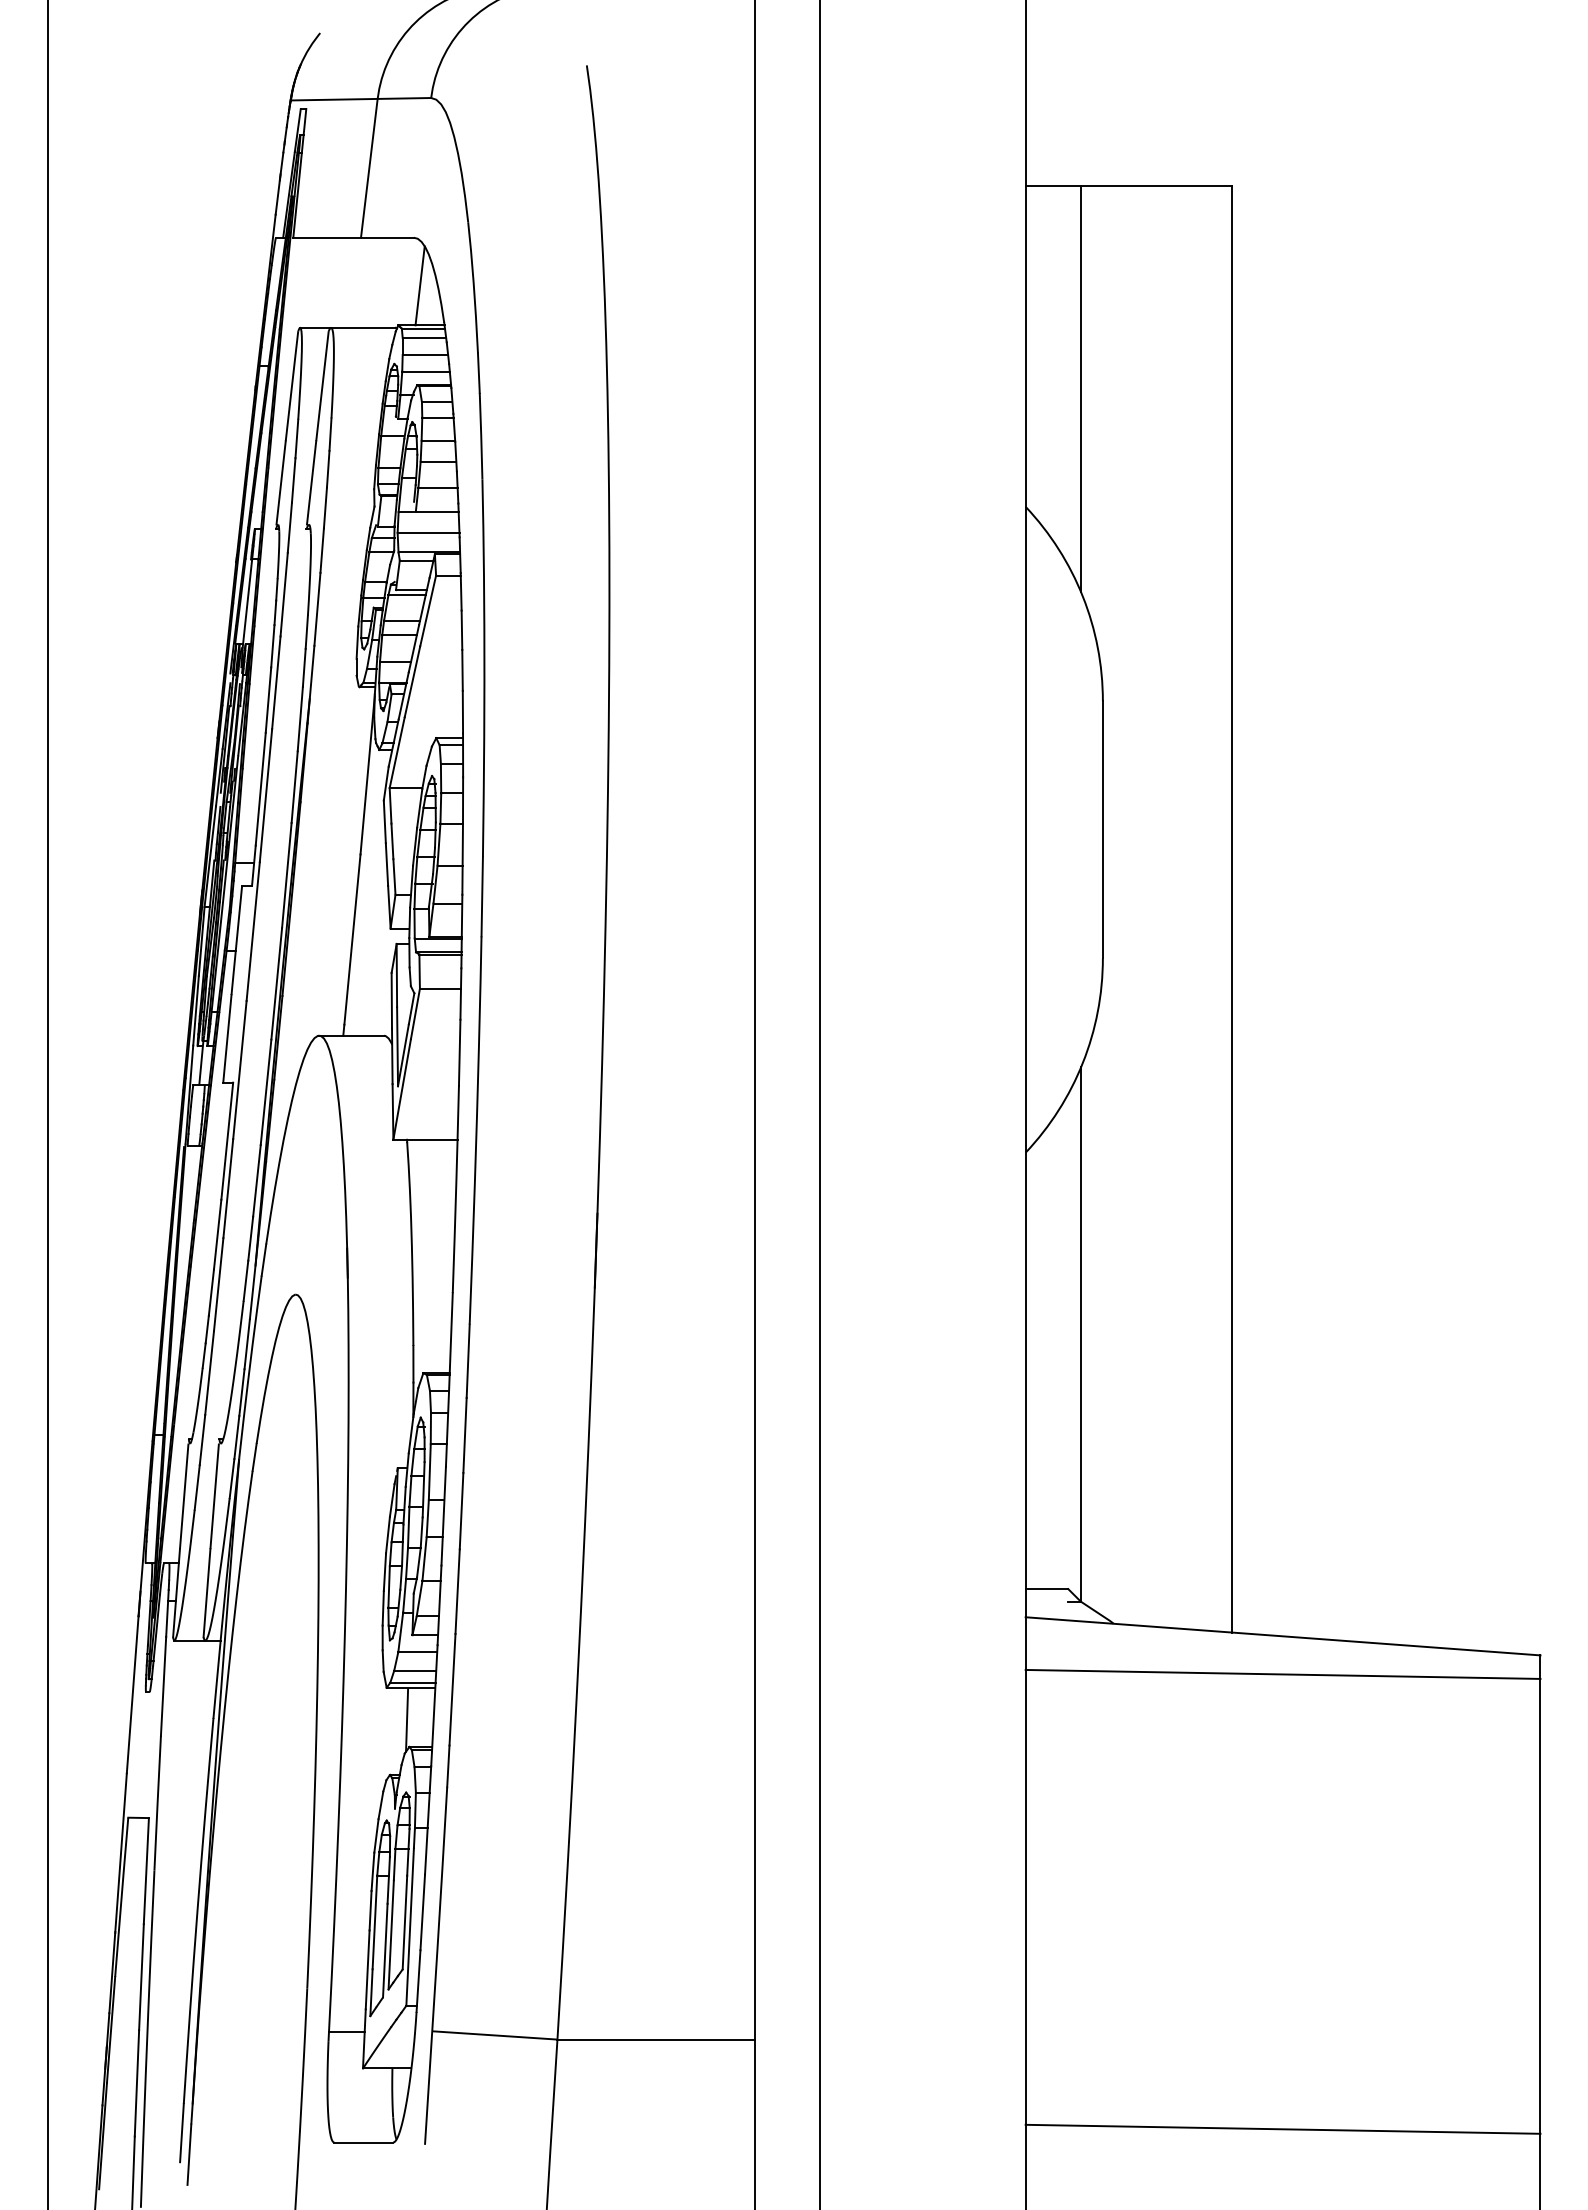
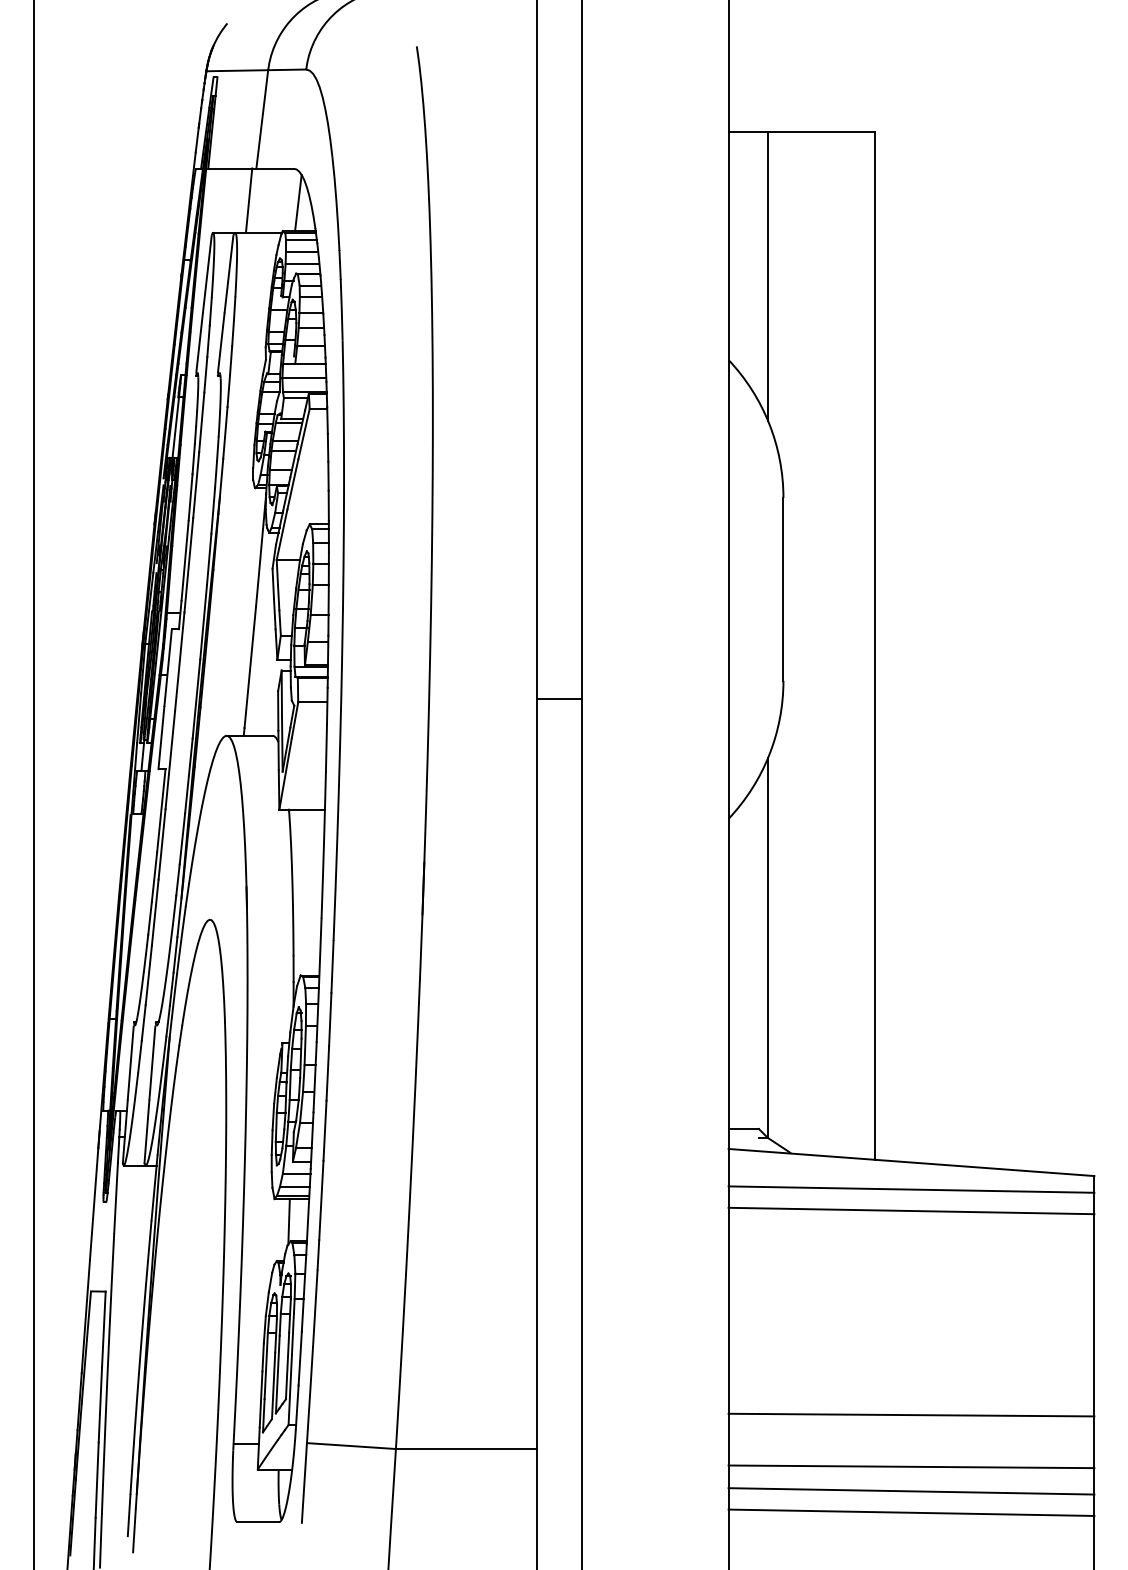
line: (350, 281) -> (248, 199), added
line: (787, 984) -> (559, 699), added
line: (1282, 1704) -> (911, 1210), added
line: (1282, 1991) -> (911, 1414), added
line: (1282, 2064) -> (911, 1466), added
line: (1282, 2098) -> (911, 1490), added

